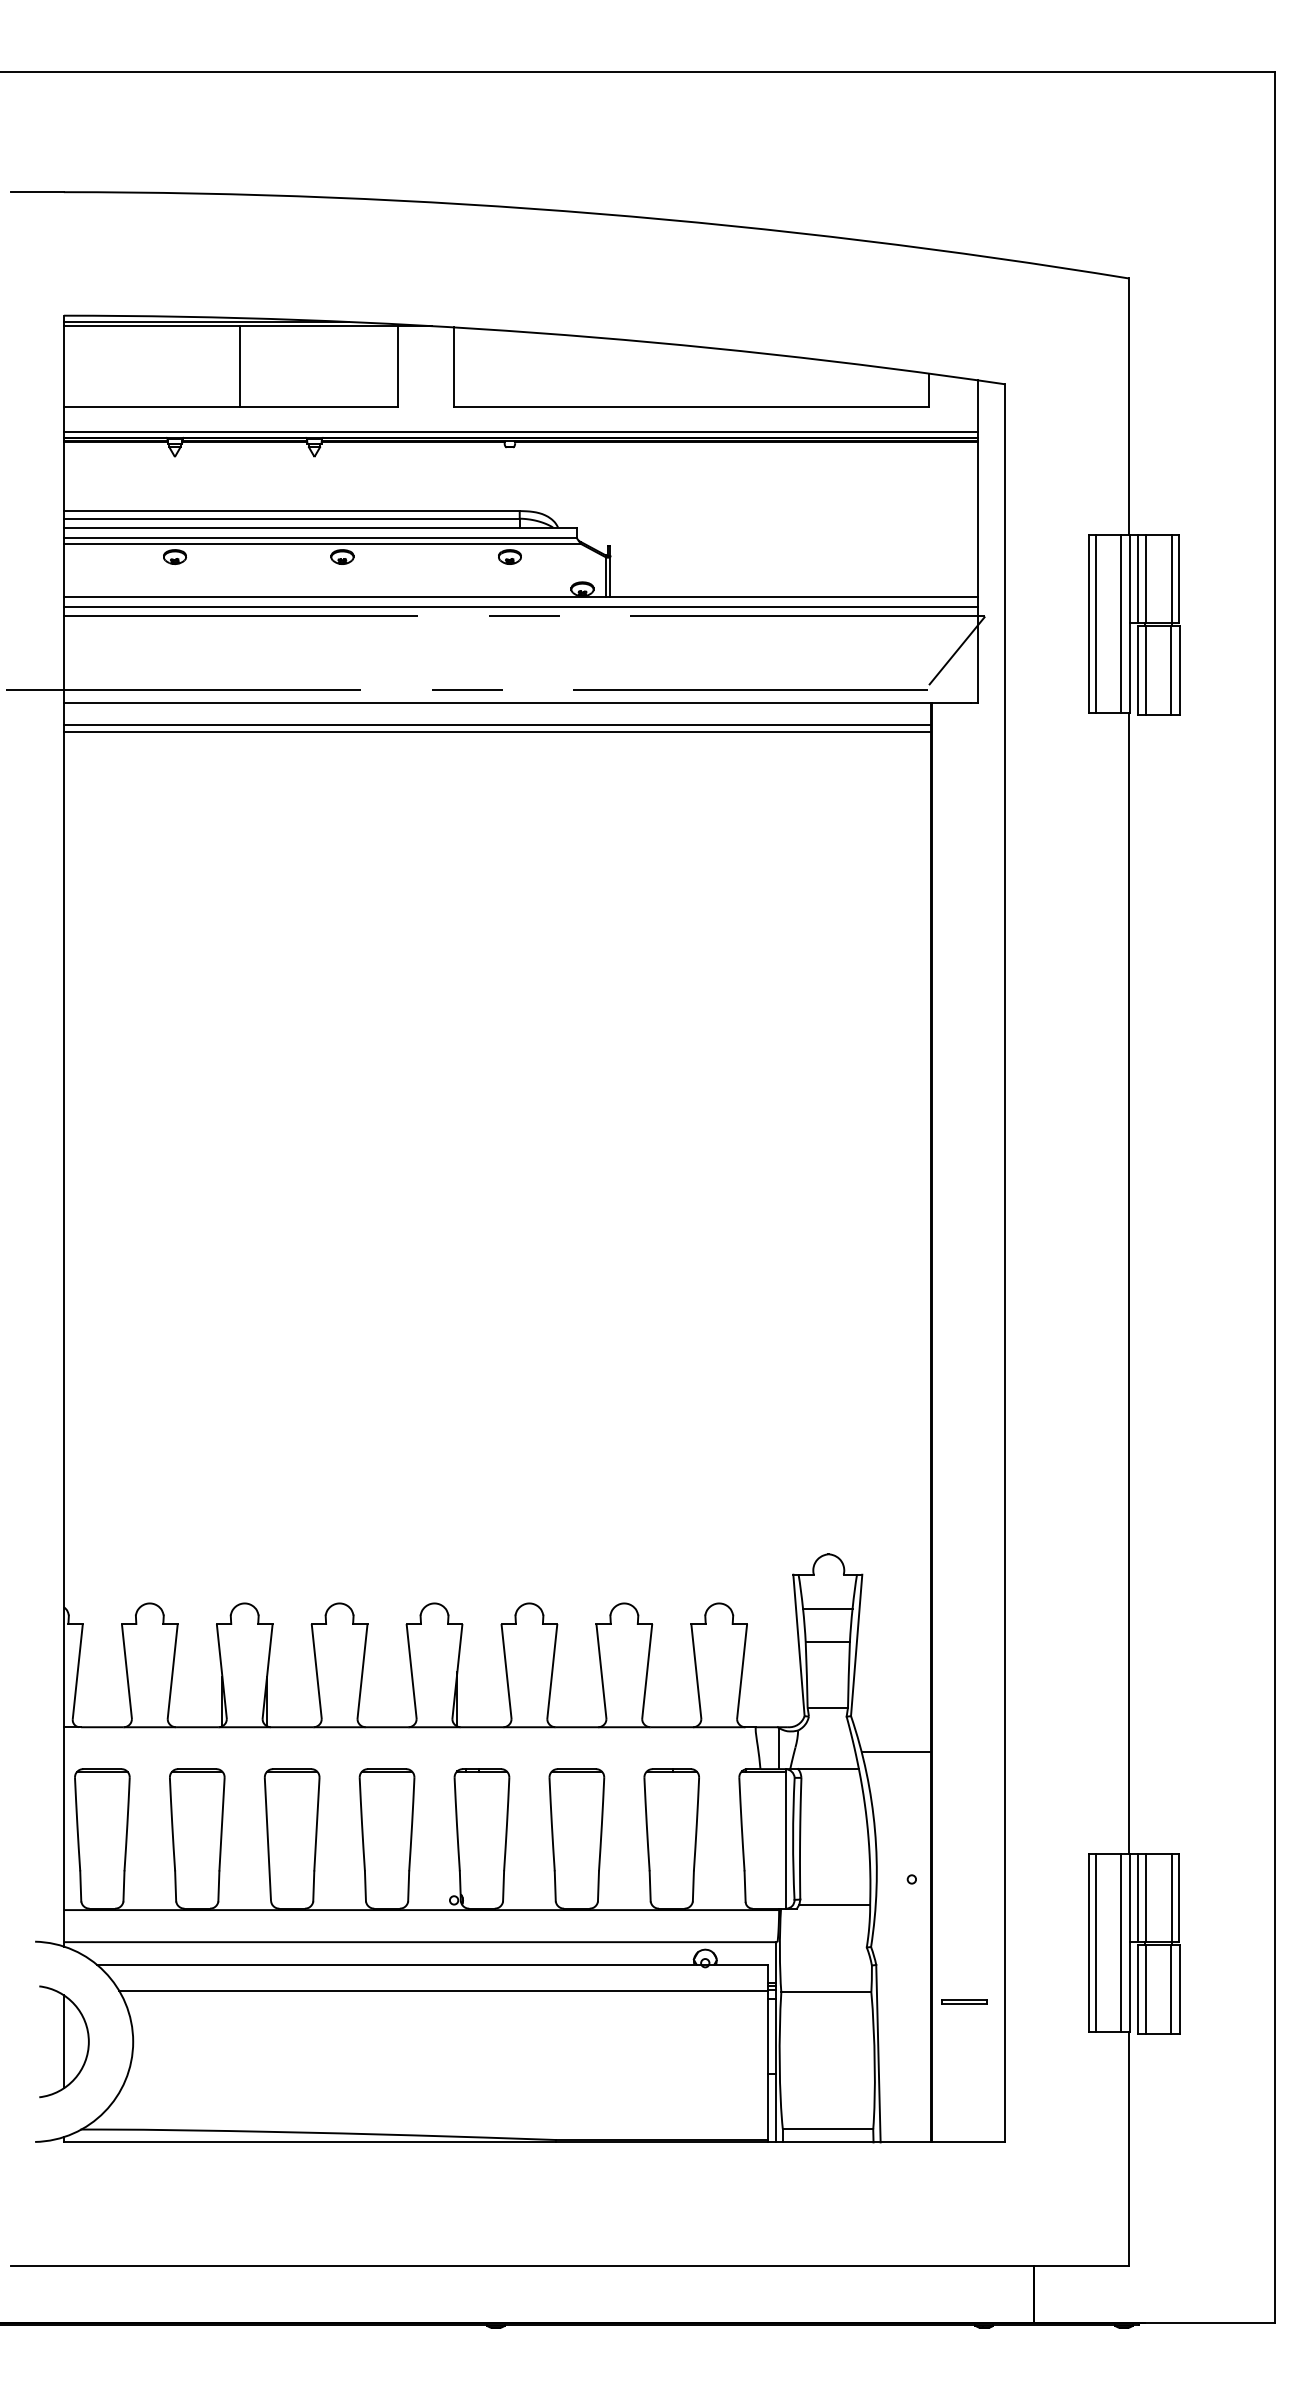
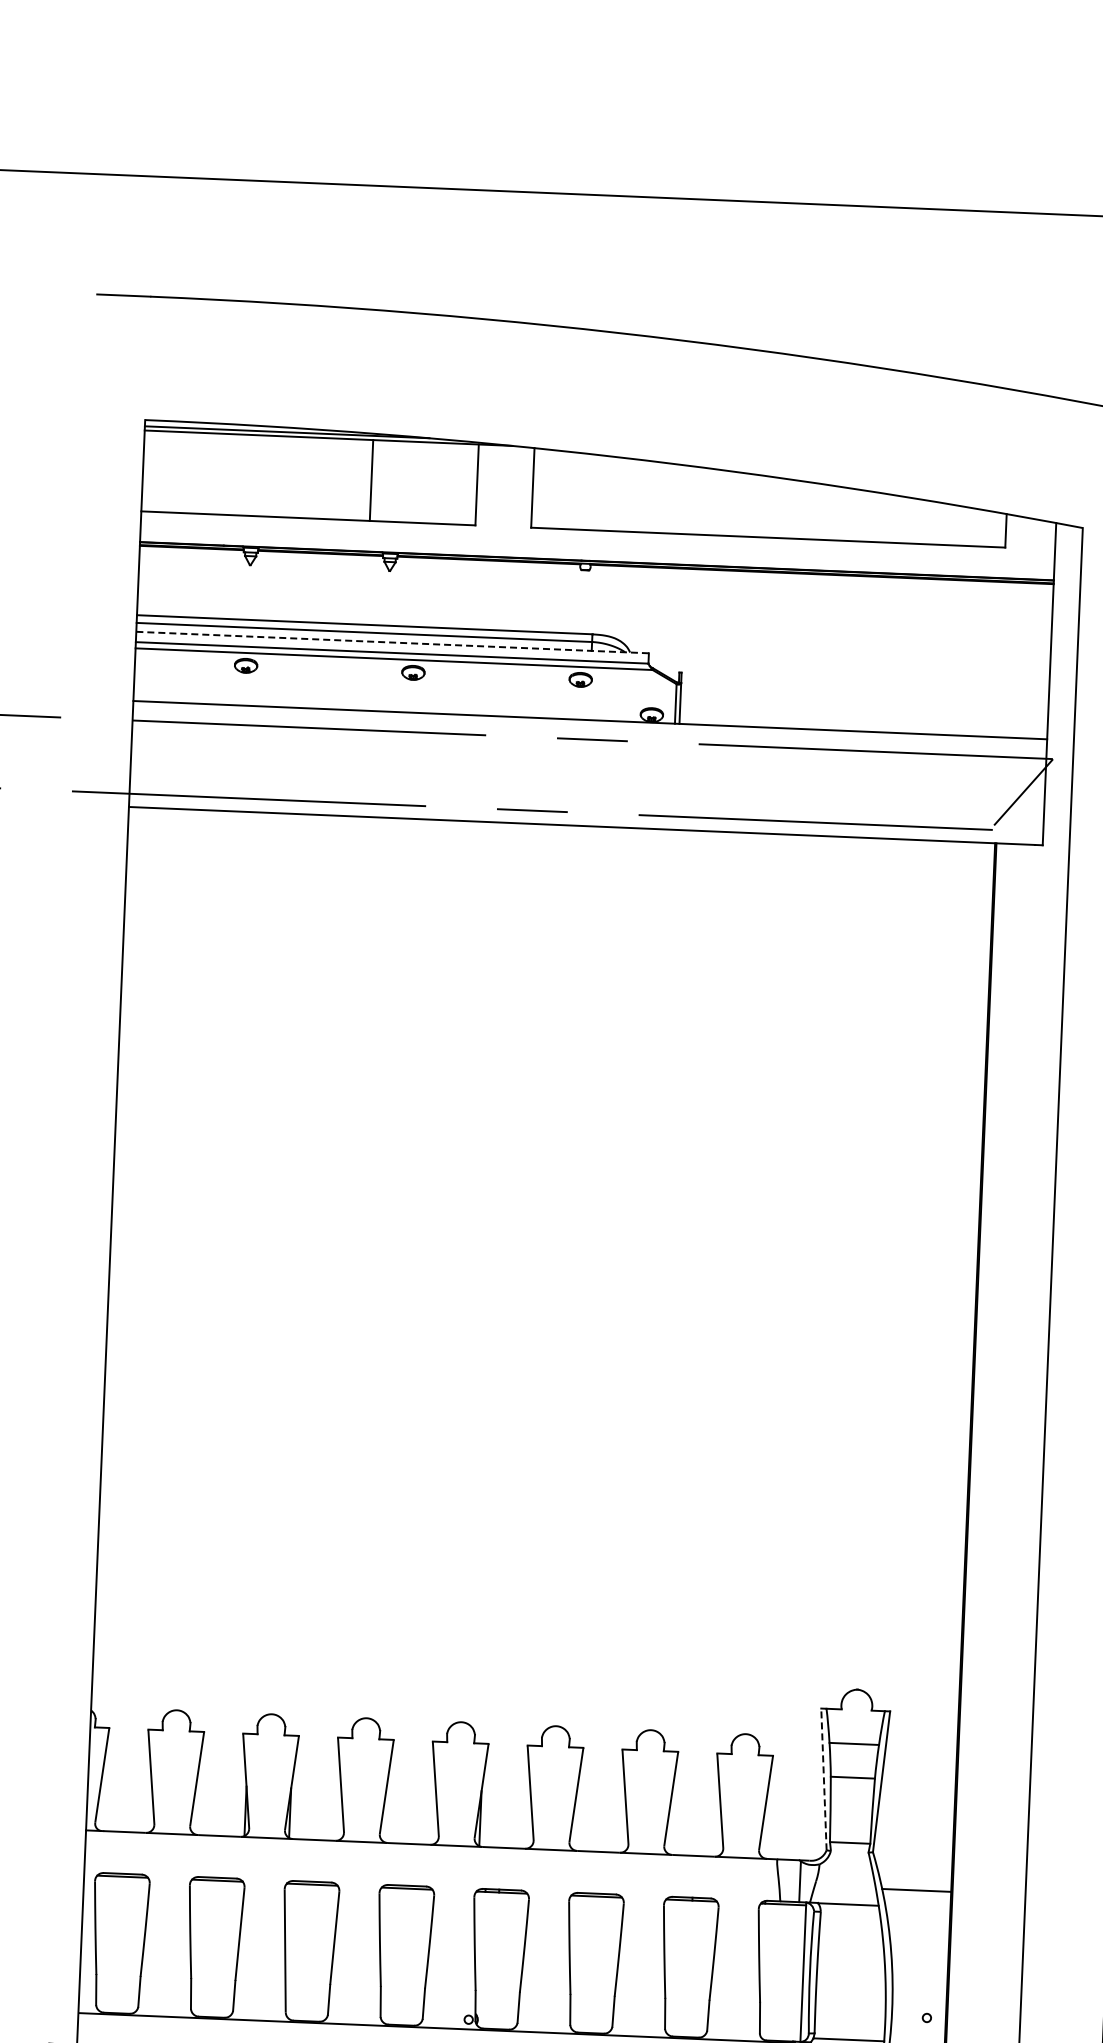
line: (239, 366) -> (371, 480), moved
line: (520, 432) -> (596, 555), removed
line: (320, 527) -> (392, 642), solid -> dashed
line: (520, 607) -> (589, 730), removed
line: (496, 725) -> (560, 847), removed
line: (496, 732) -> (559, 854), removed
line: (798, 1645) -> (823, 1779), solid -> dashed

